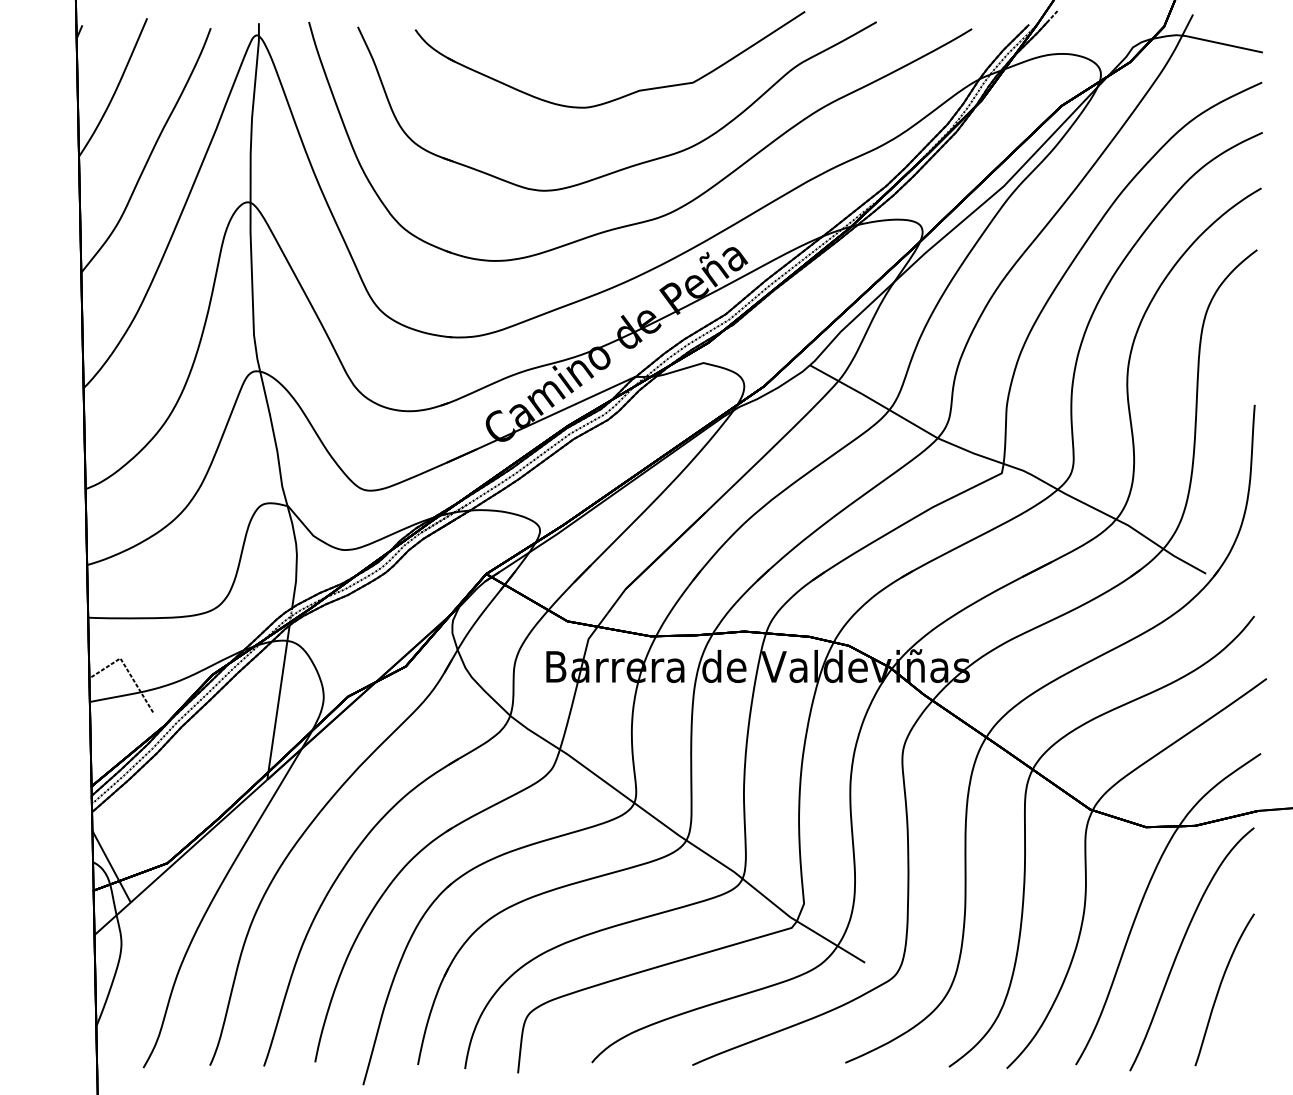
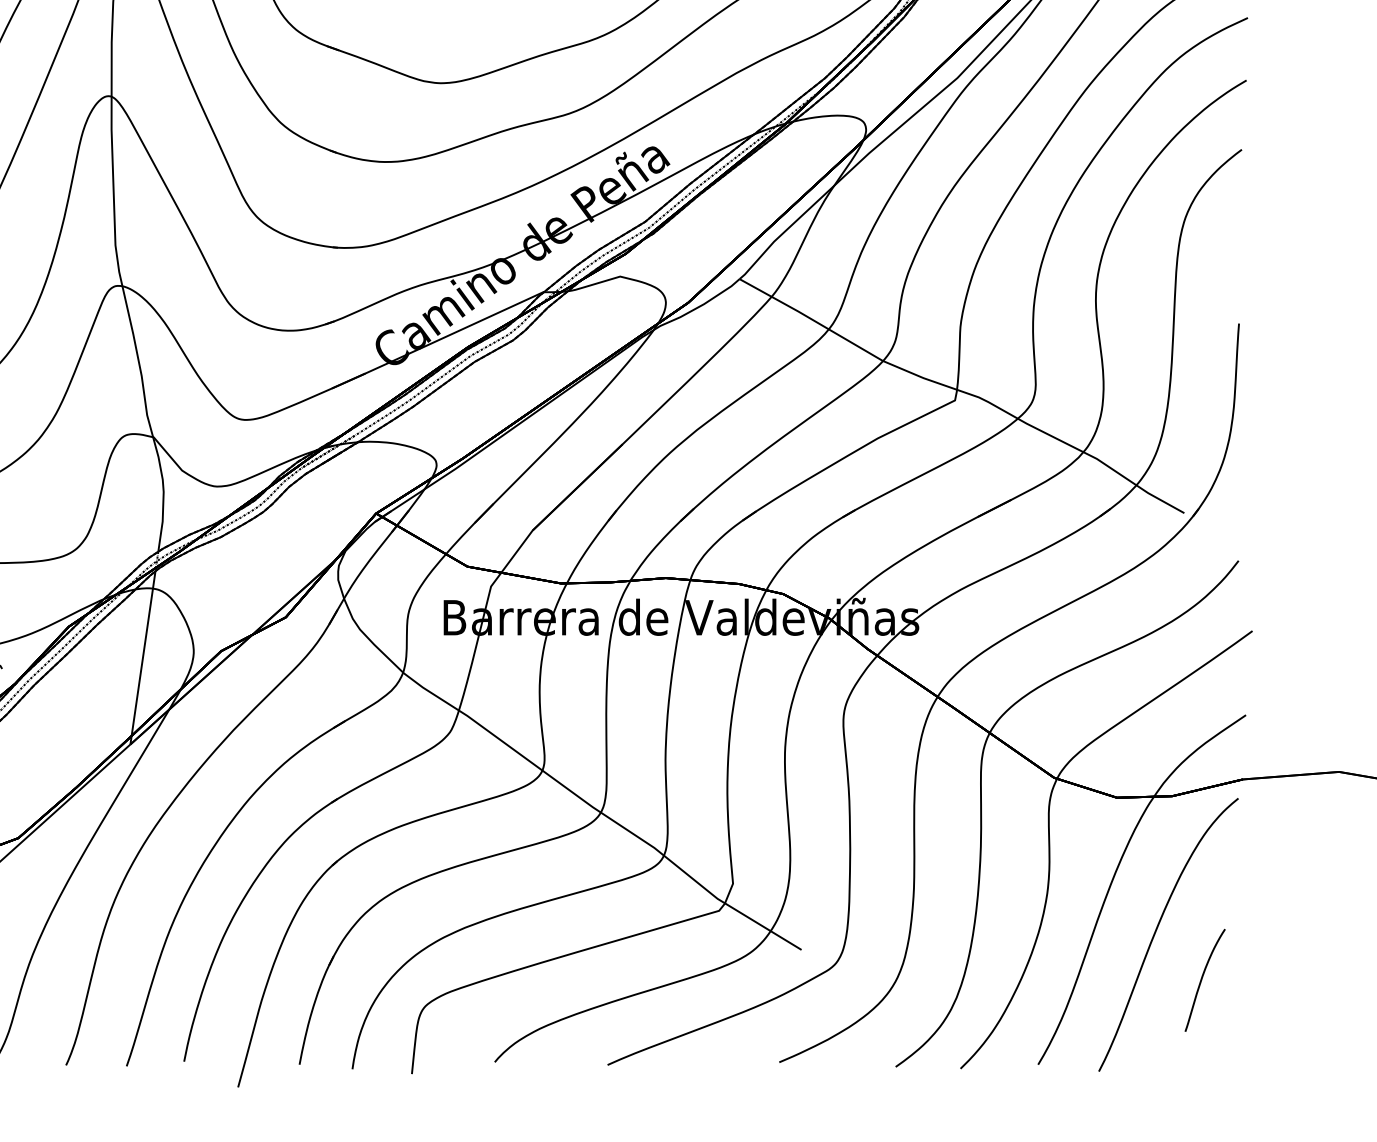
part: (1224, 989) -> (1205, 979), size x0.6

